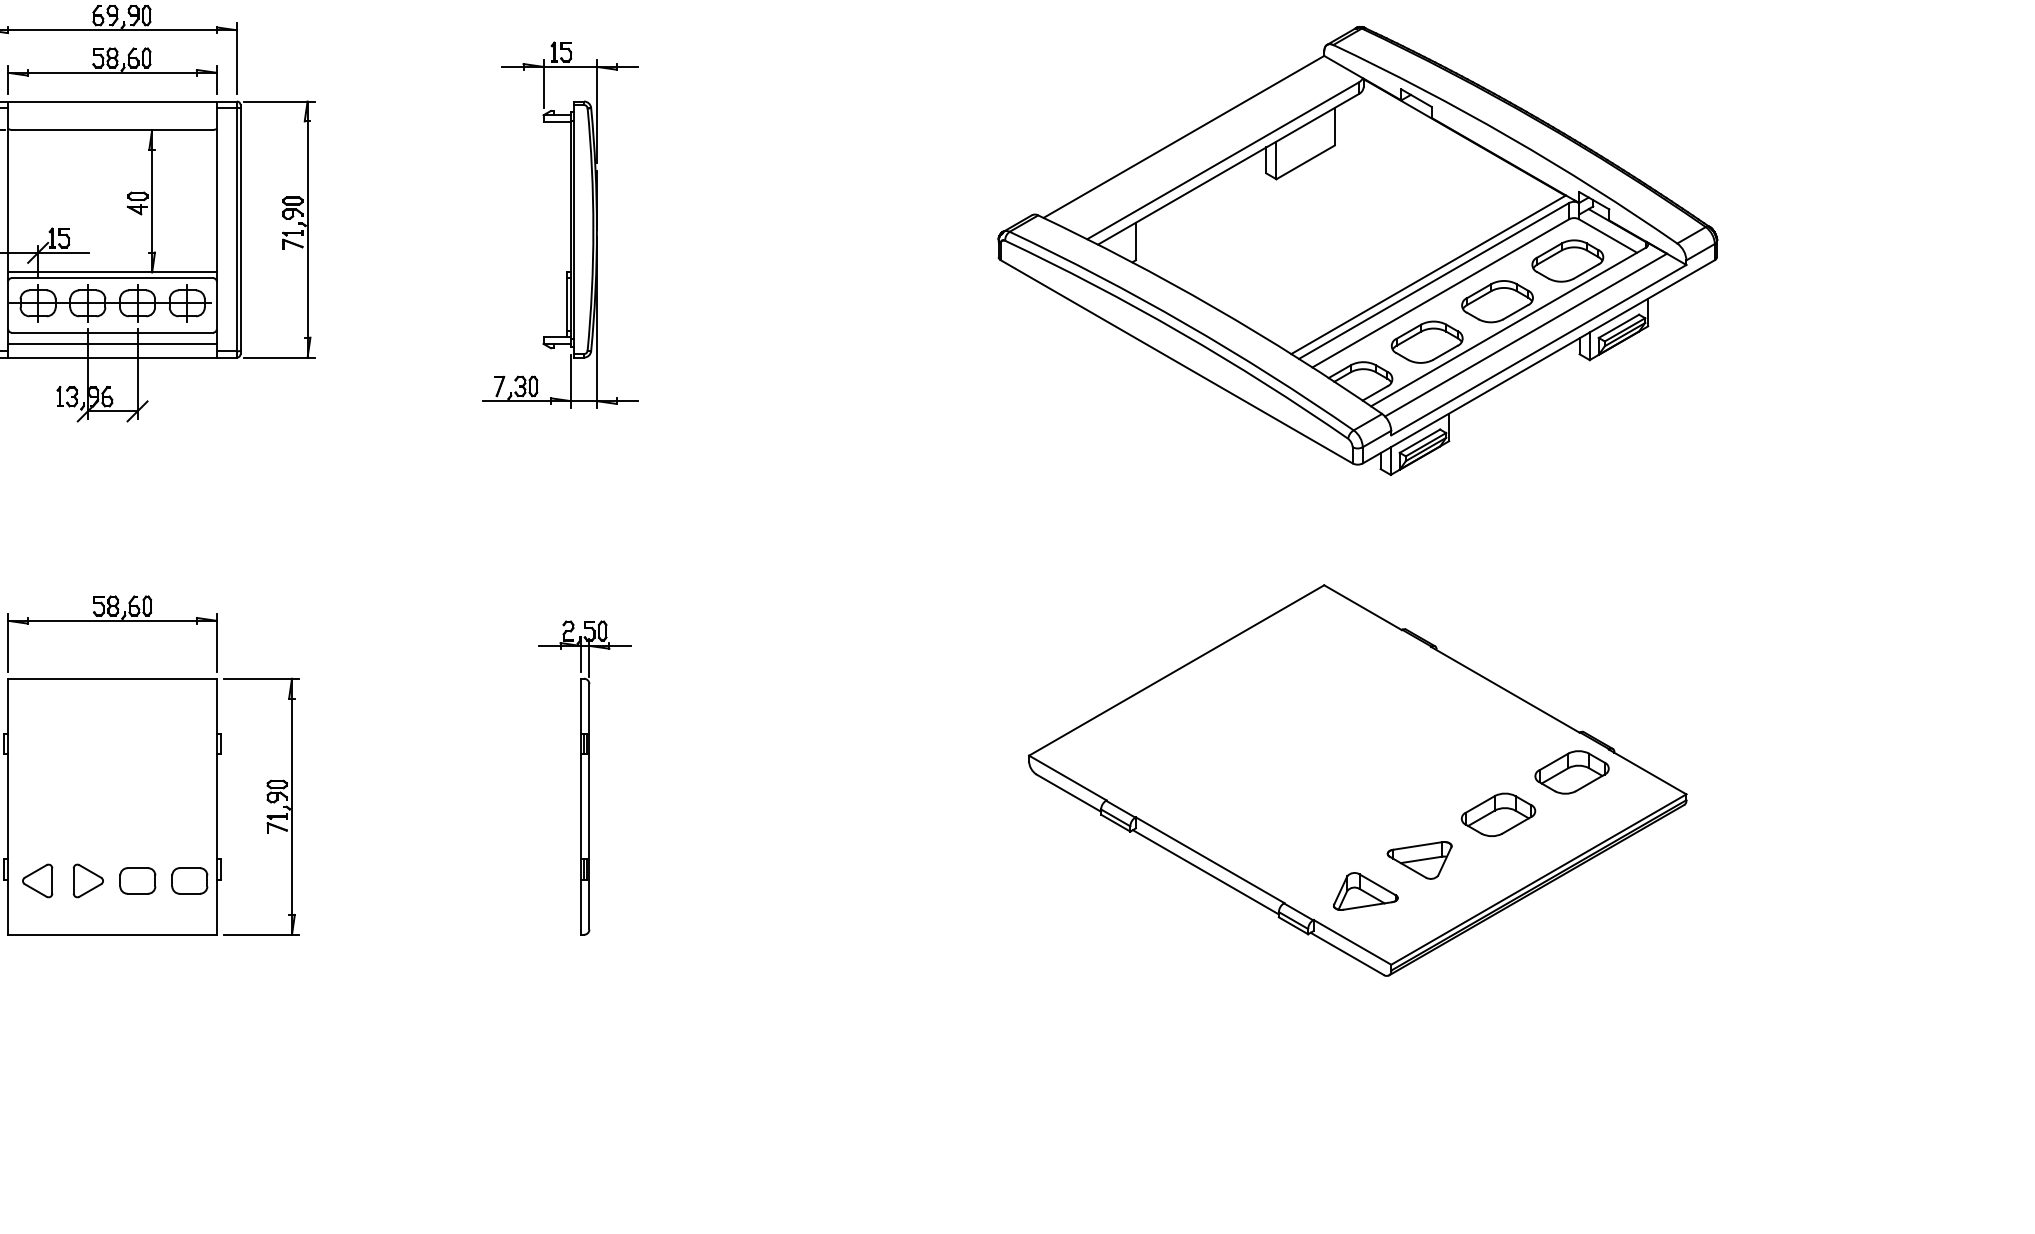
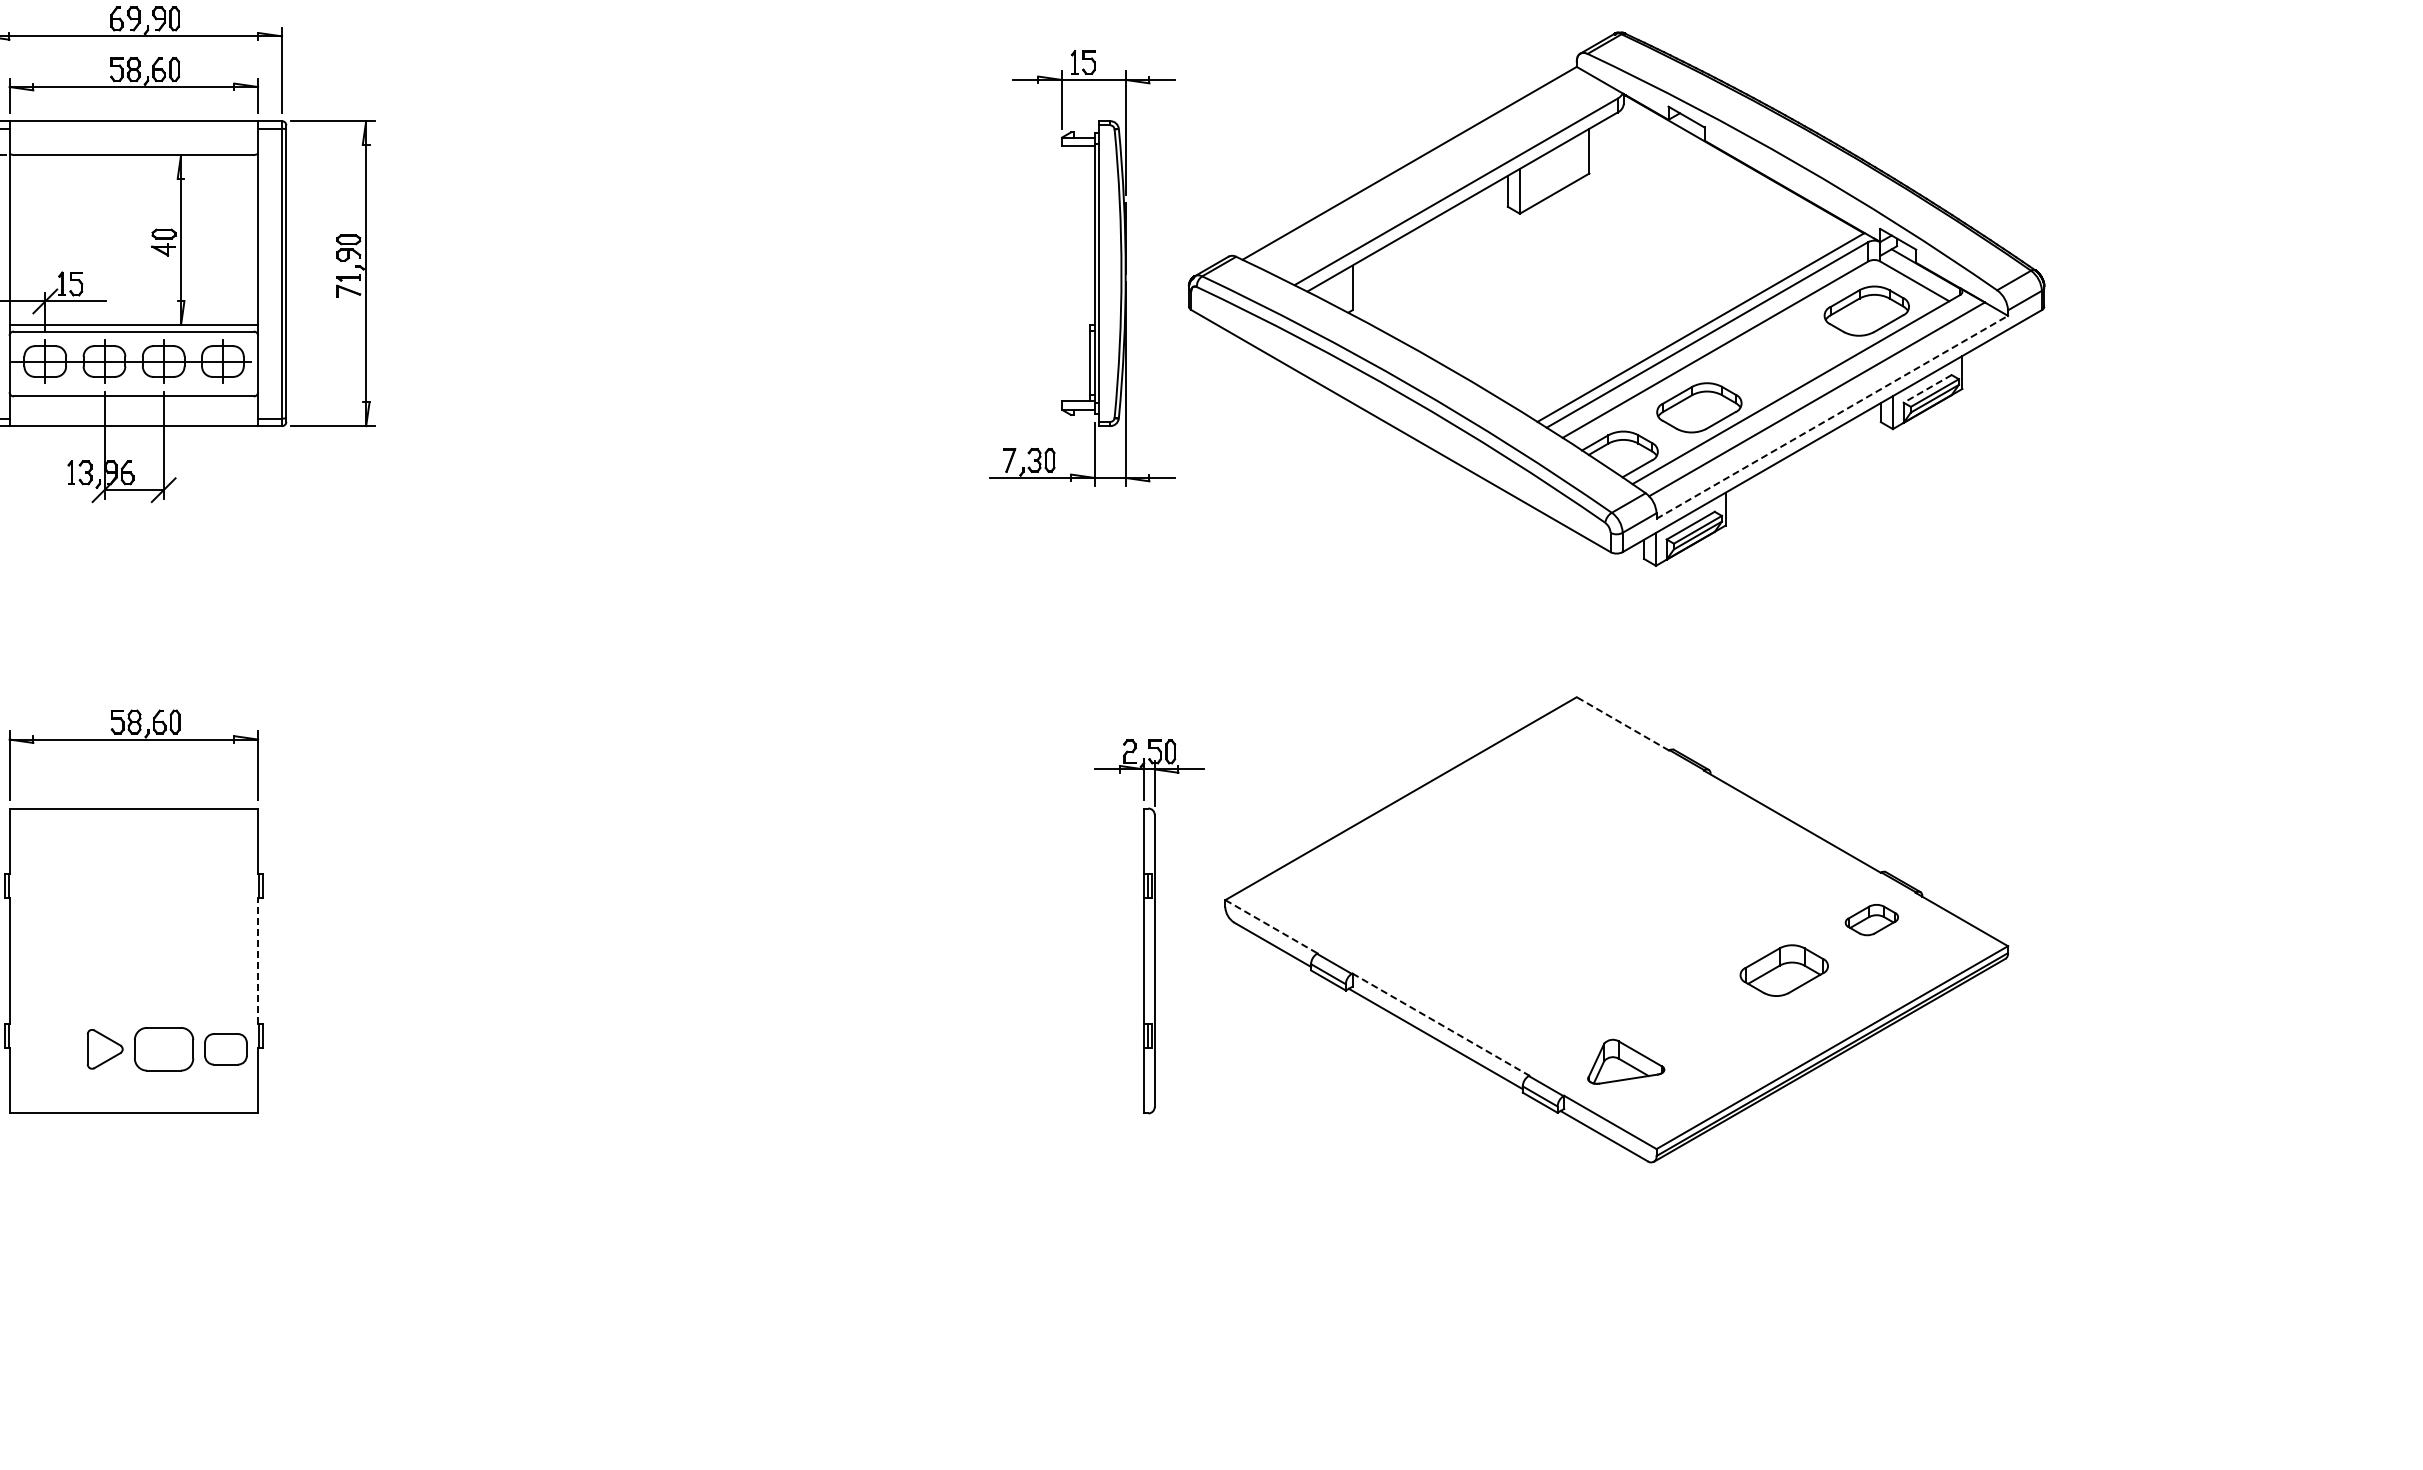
part: (570, 225) -> (1094, 268), moved
part: (1497, 301) -> (1783, 359), removed
line: (1618, 326) -> (1927, 388), solid -> dashed
line: (112, 343) -> (133, 409), removed
line: (1539, 350) -> (1832, 417), solid -> dashed
line: (1362, 607) -> (1622, 723), solid -> dashed
part: (1571, 771) -> (1871, 919), size x0.6
part: (585, 777) -> (1149, 926), moved
line: (1067, 778) -> (1271, 927), solid -> dashed
part: (266, 800) -> (317, 953), removed
line: (217, 806) -> (258, 960), solid -> dashed
line: (1210, 860) -> (1441, 1024), solid -> dashed
part: (1419, 860) -> (1690, 1024), removed
part: (37, 881) -> (44, 1049), removed
part: (137, 881) -> (163, 1049), size x1.4

